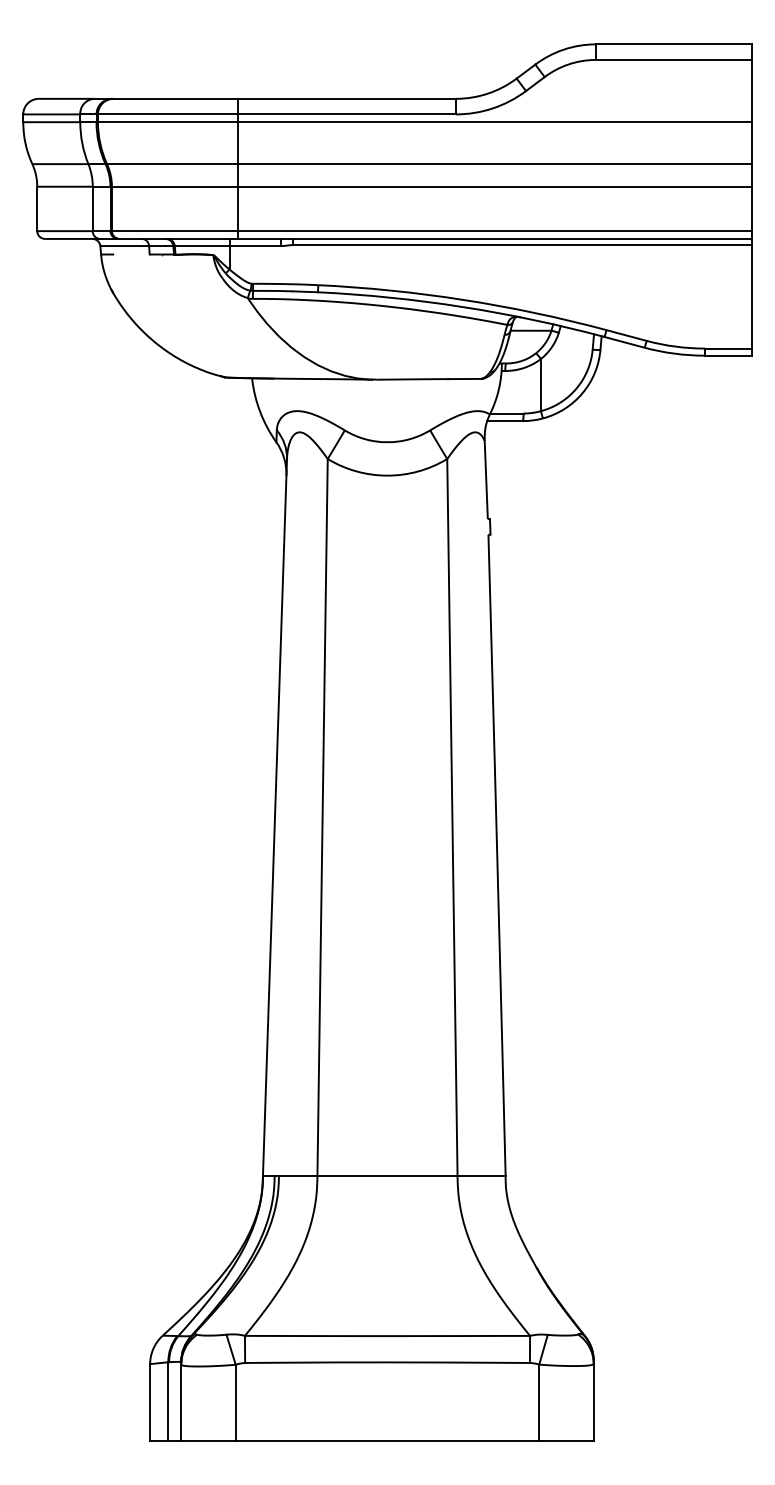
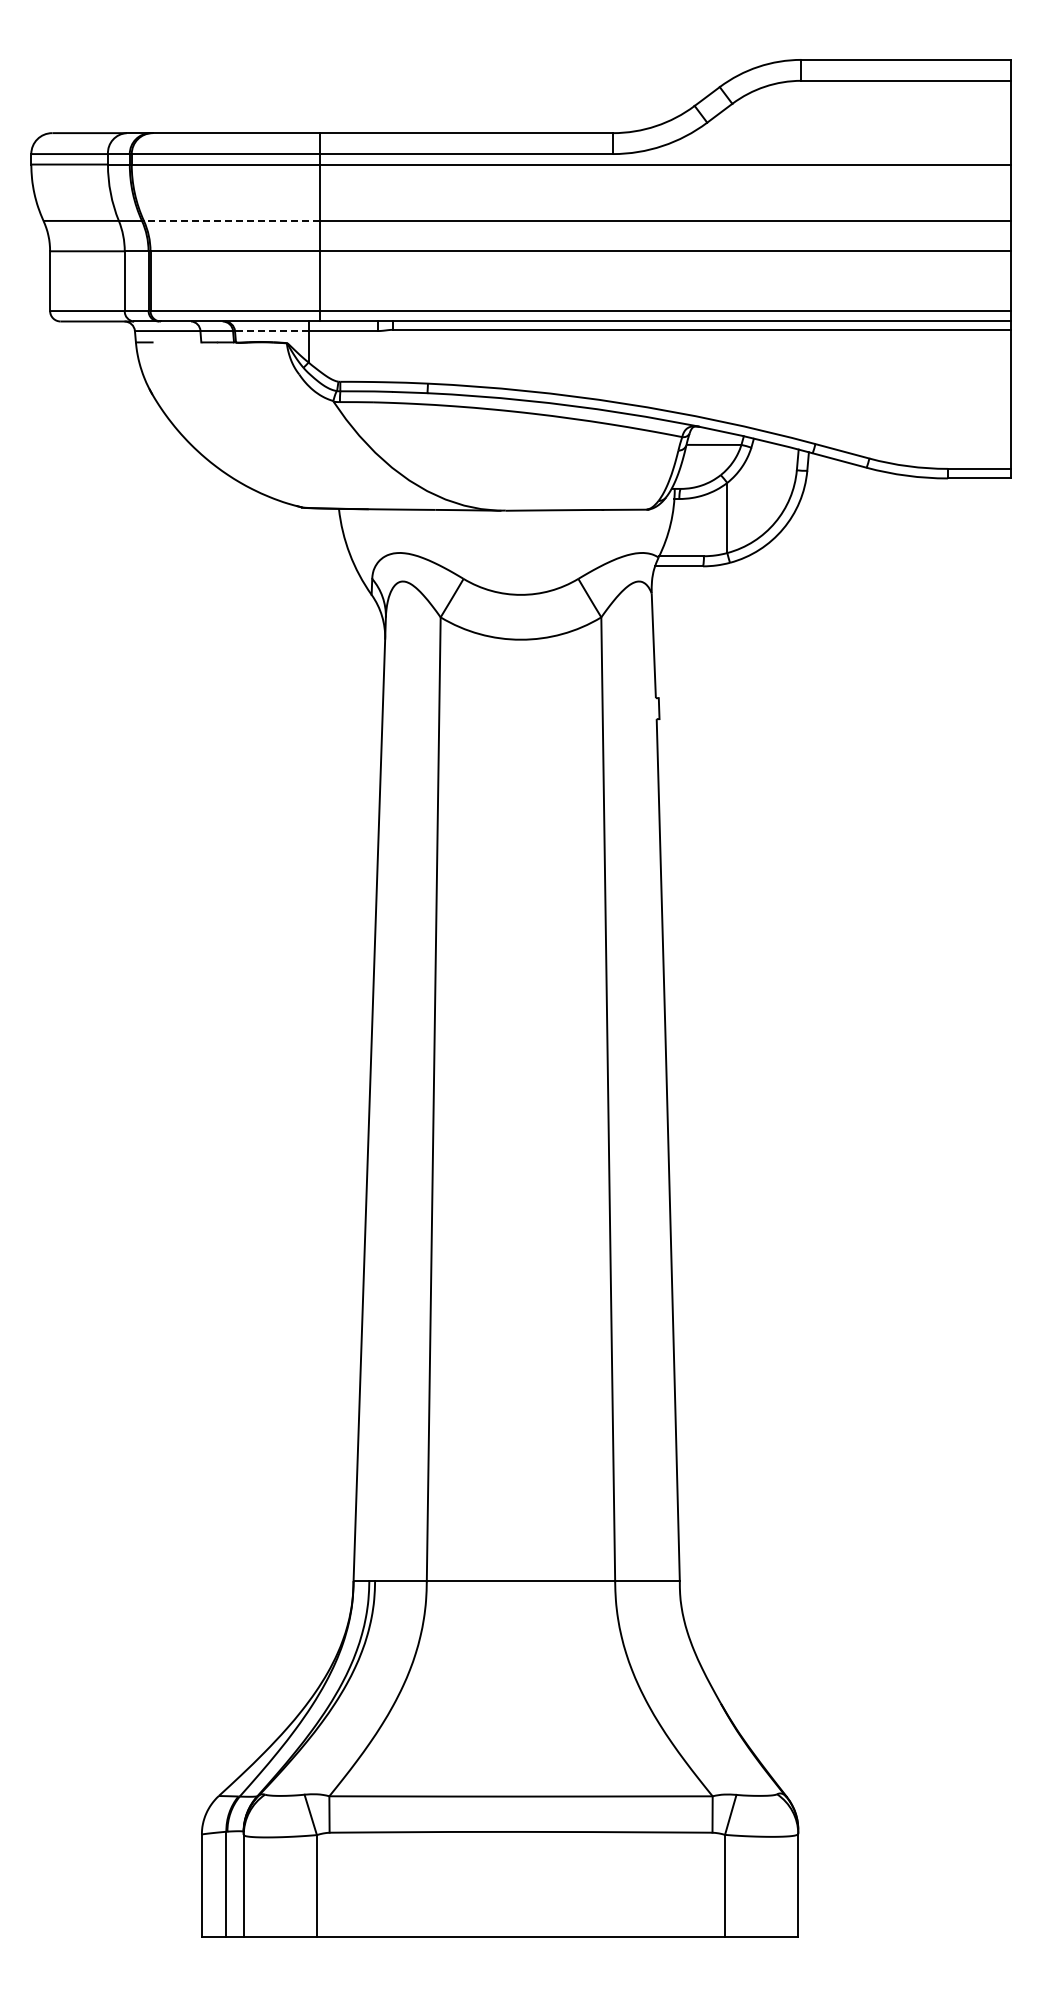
line: (172, 163) -> (231, 220), solid -> dashed
line: (201, 246) -> (271, 331), solid -> dashed

